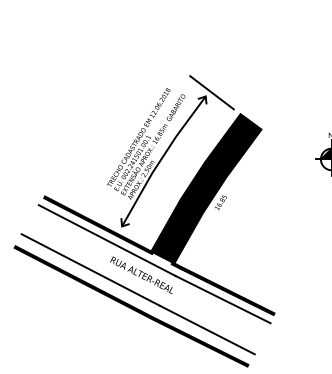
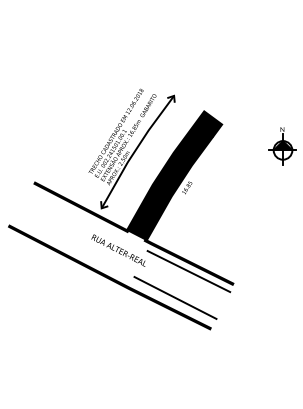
line: (212, 92) -> (179, 92), removed
line: (106, 240) -> (88, 220), removed
line: (90, 270) -> (74, 246), removed

